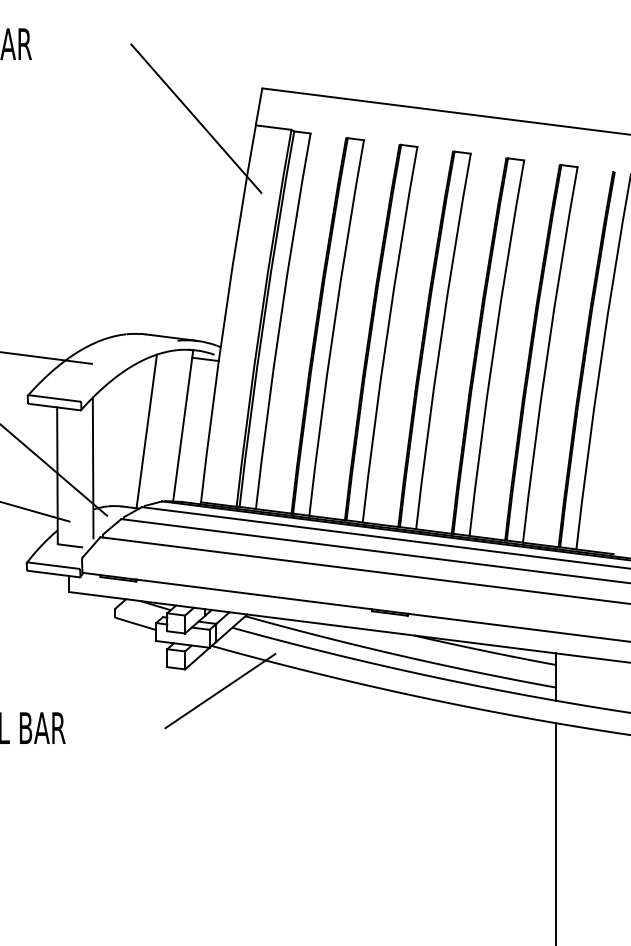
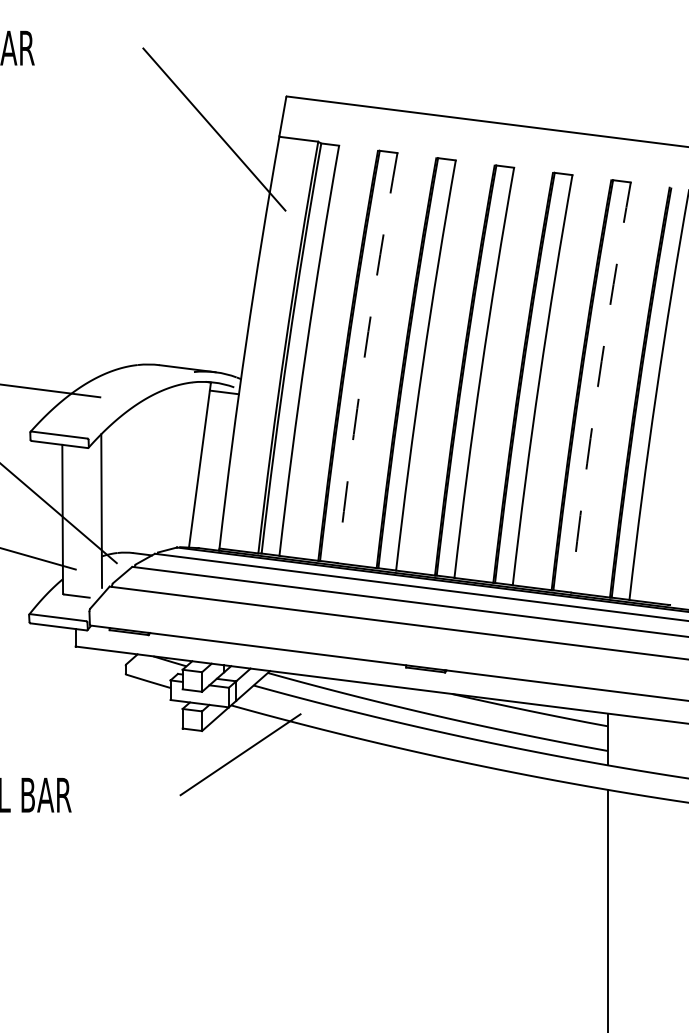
arc: (333, 327) -> (364, 357), solid -> dashed
arc: (547, 354) -> (597, 387), solid -> dashed
line: (146, 431) -> (159, 471), removed

